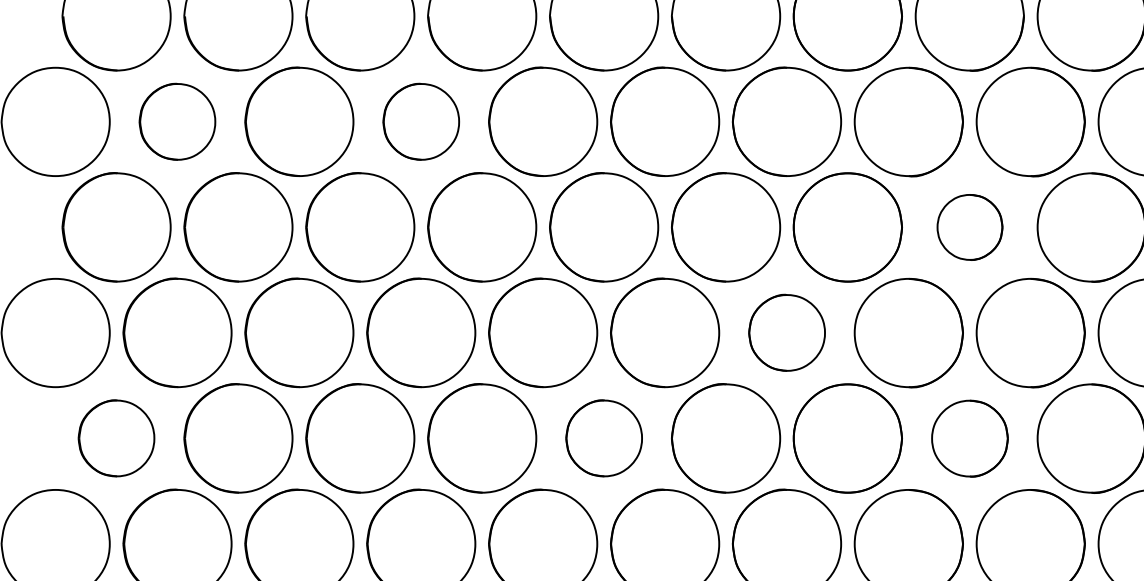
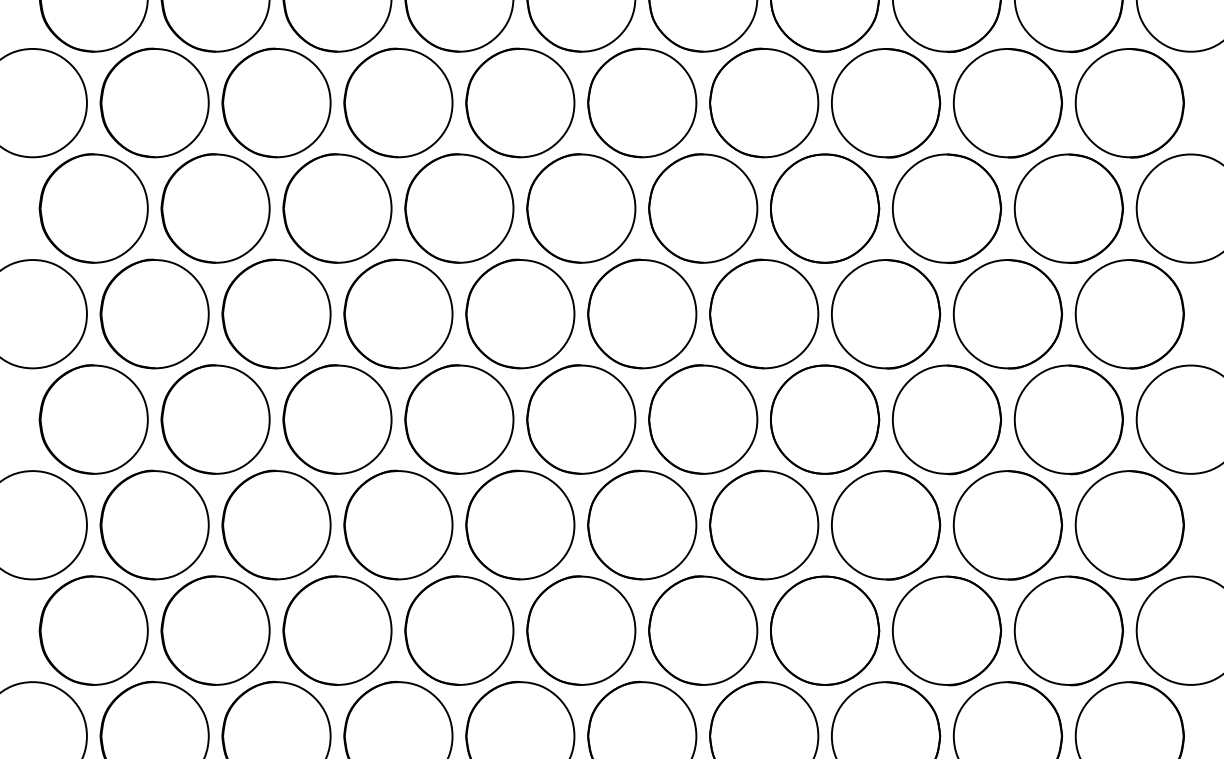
part: (177, 121) -> (154, 102), size x1.43
part: (421, 121) -> (398, 102), size x1.43
part: (970, 227) -> (947, 208), size x1.67
part: (787, 332) -> (764, 313), size x1.43
part: (116, 438) -> (93, 419), size x1.43
part: (604, 438) -> (581, 419), size x1.43
part: (970, 438) -> (947, 419), size x1.43

